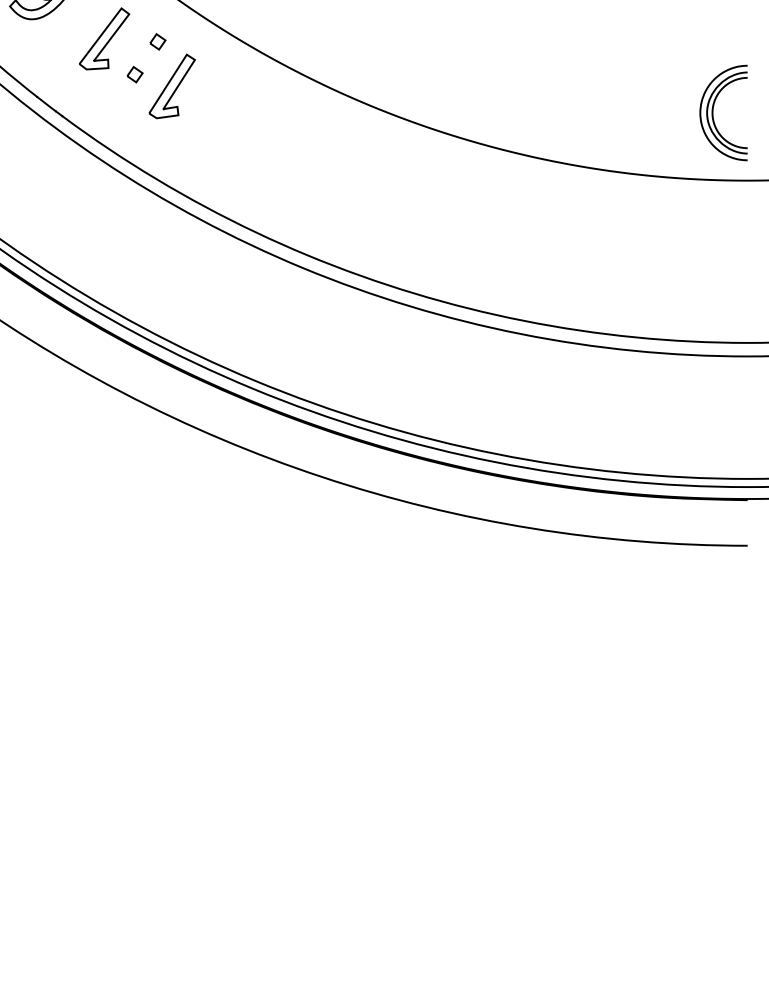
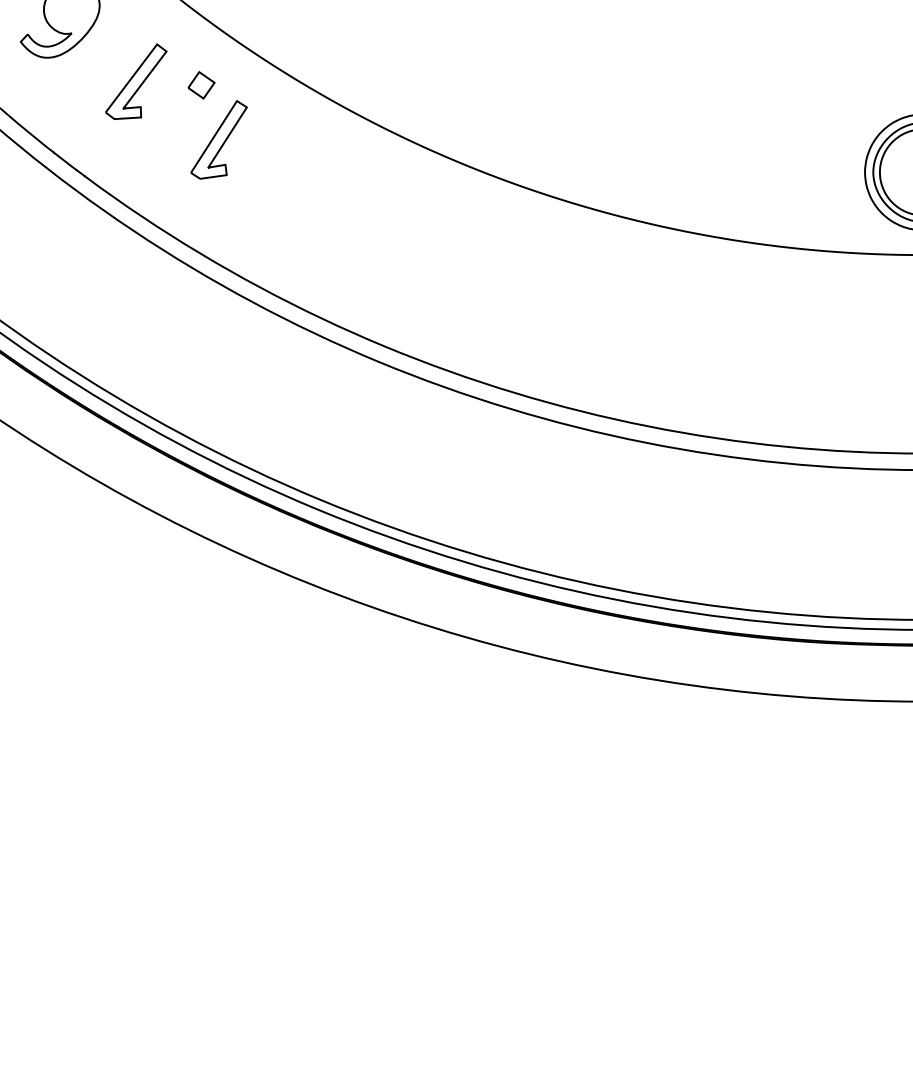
part: (157, 41) -> (201, 84), size x1.4
part: (134, 74) -> (172, 125), removed

